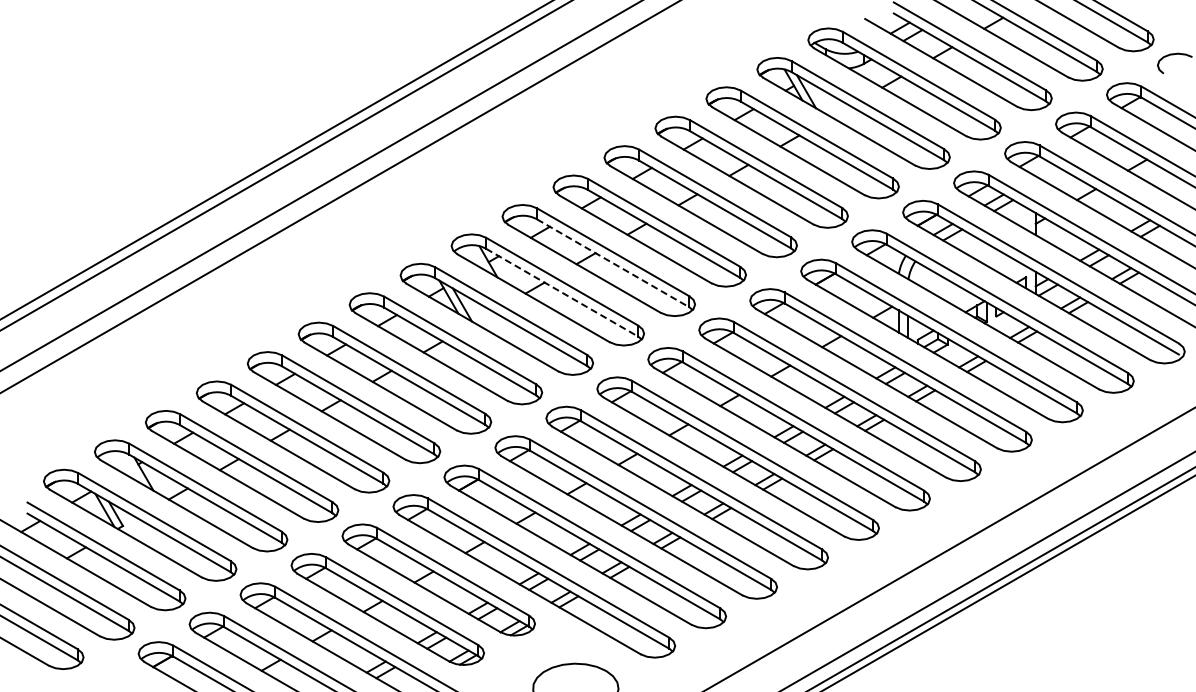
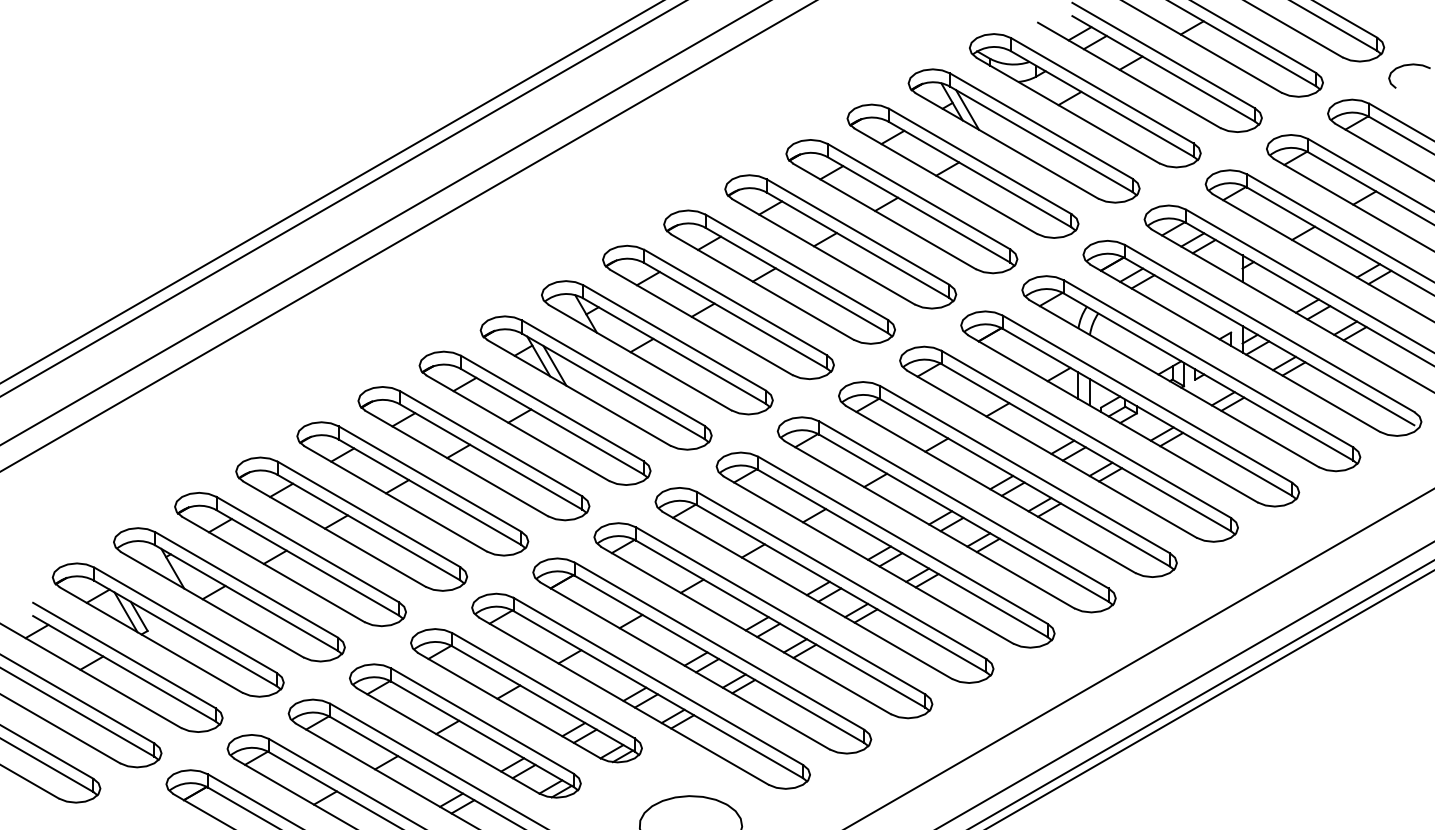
line: (613, 263) -> (736, 316), dashed -> solid
line: (562, 292) -> (674, 350), dashed -> solid

